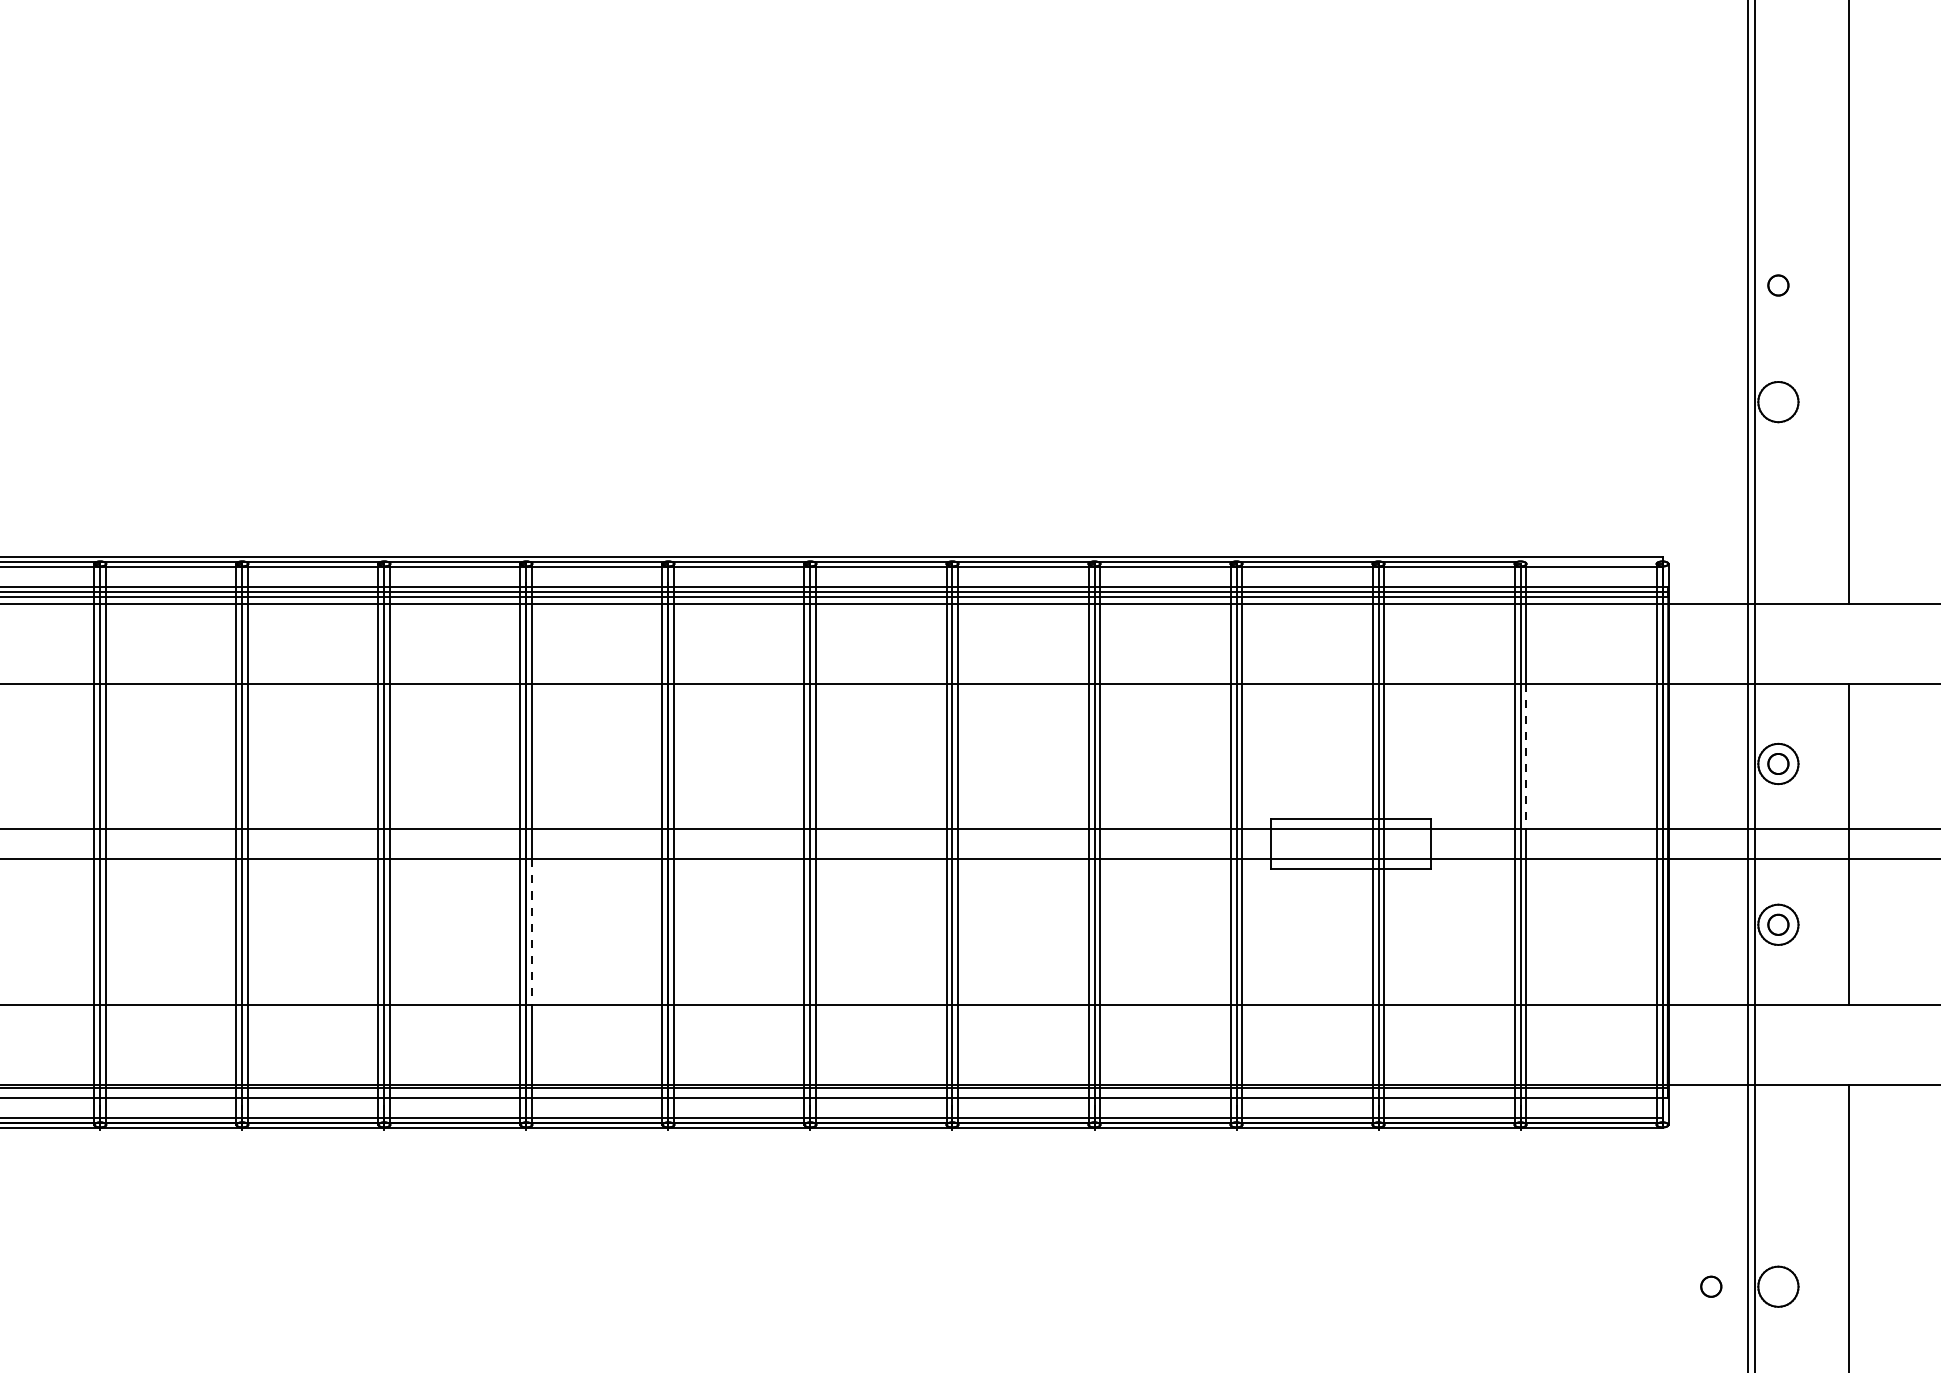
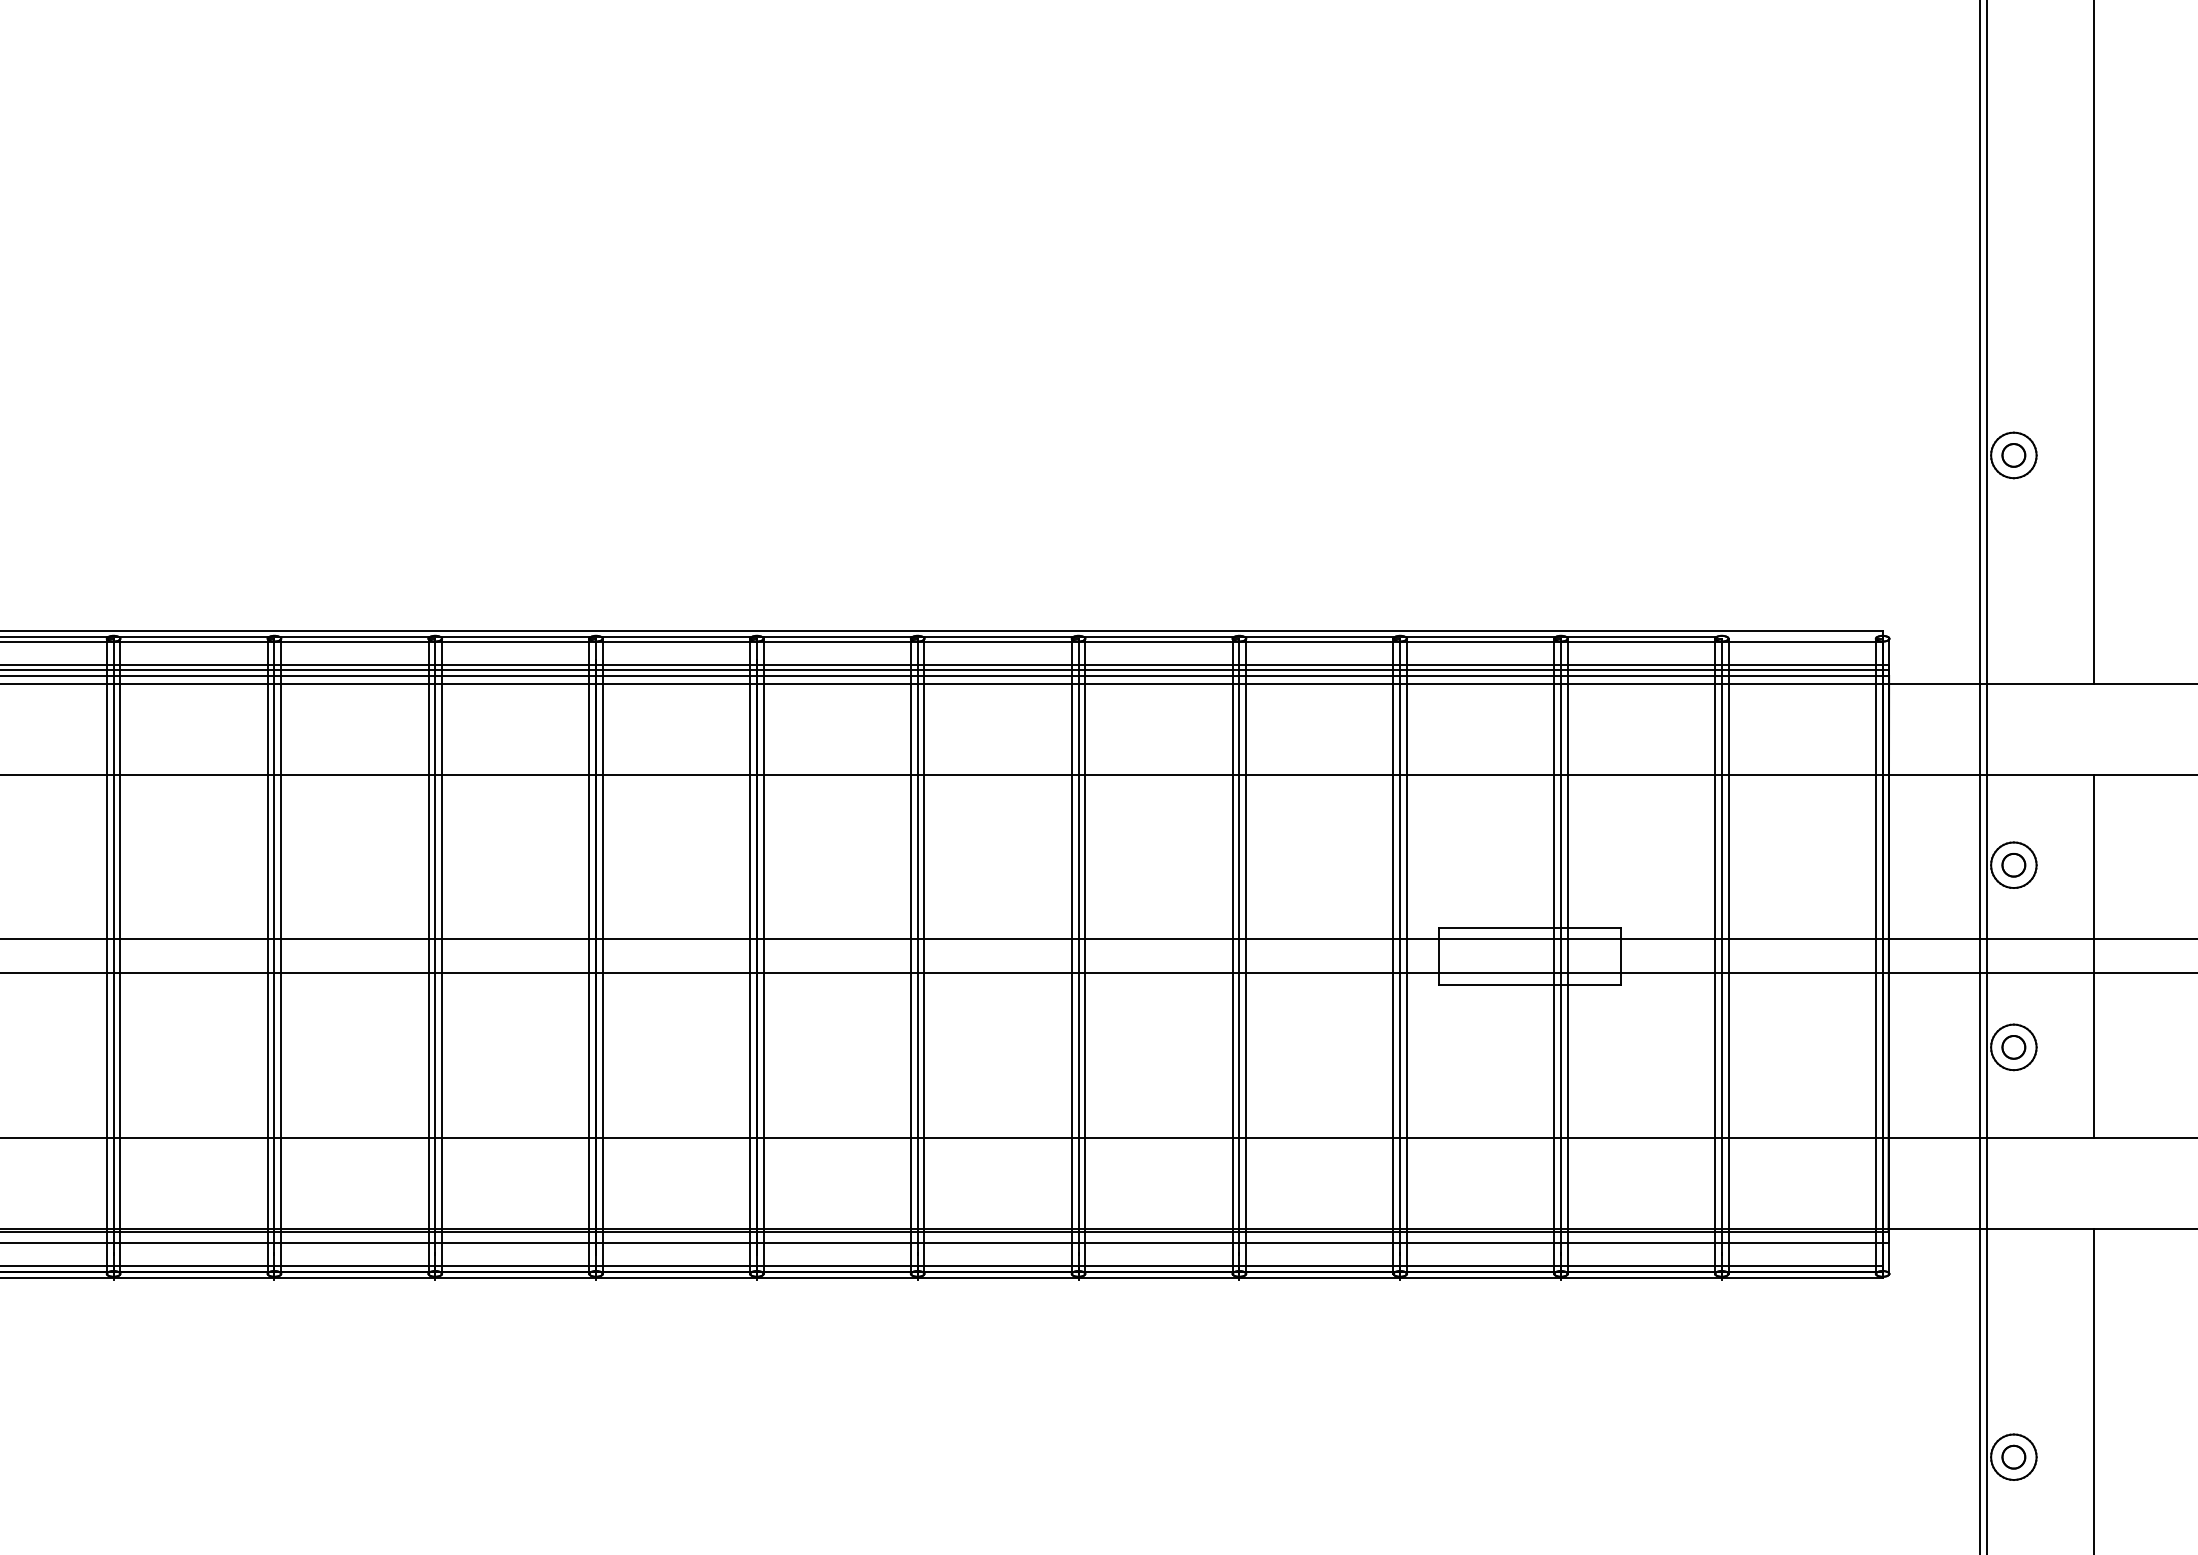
part: (1778, 285) -> (2013, 455), moved
line: (1526, 757) -> (1728, 857), dashed -> solid
line: (532, 932) -> (602, 1056), dashed -> solid
part: (1710, 1286) -> (2013, 1456), moved

